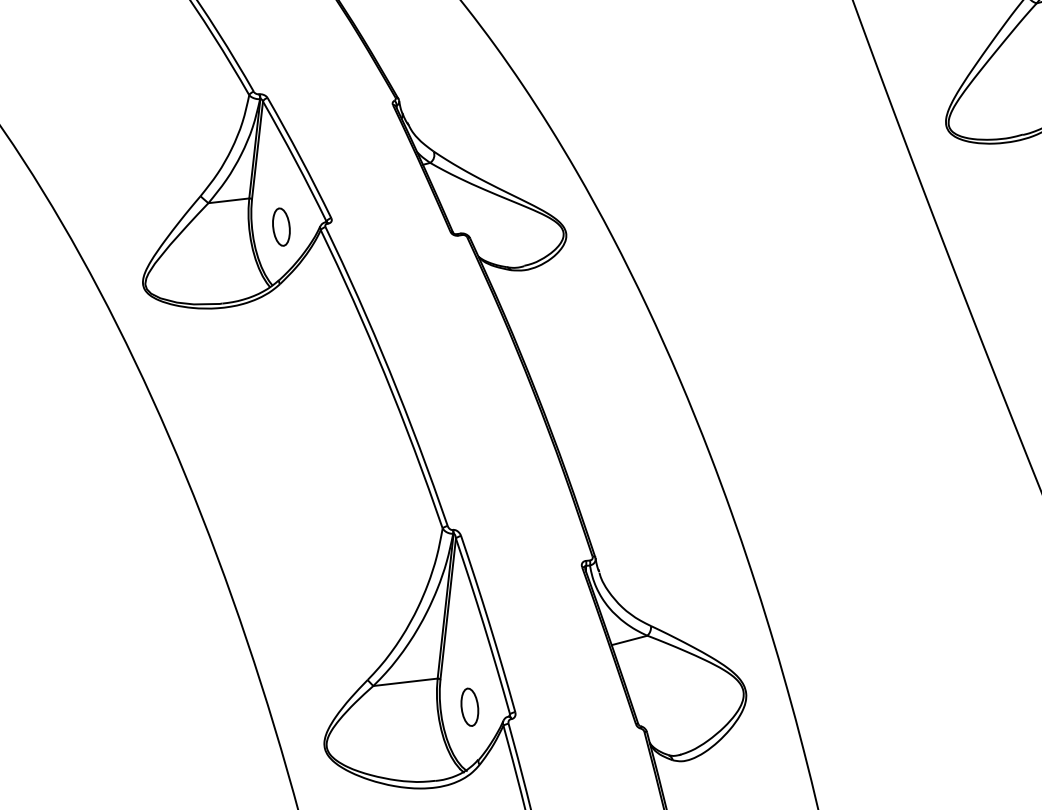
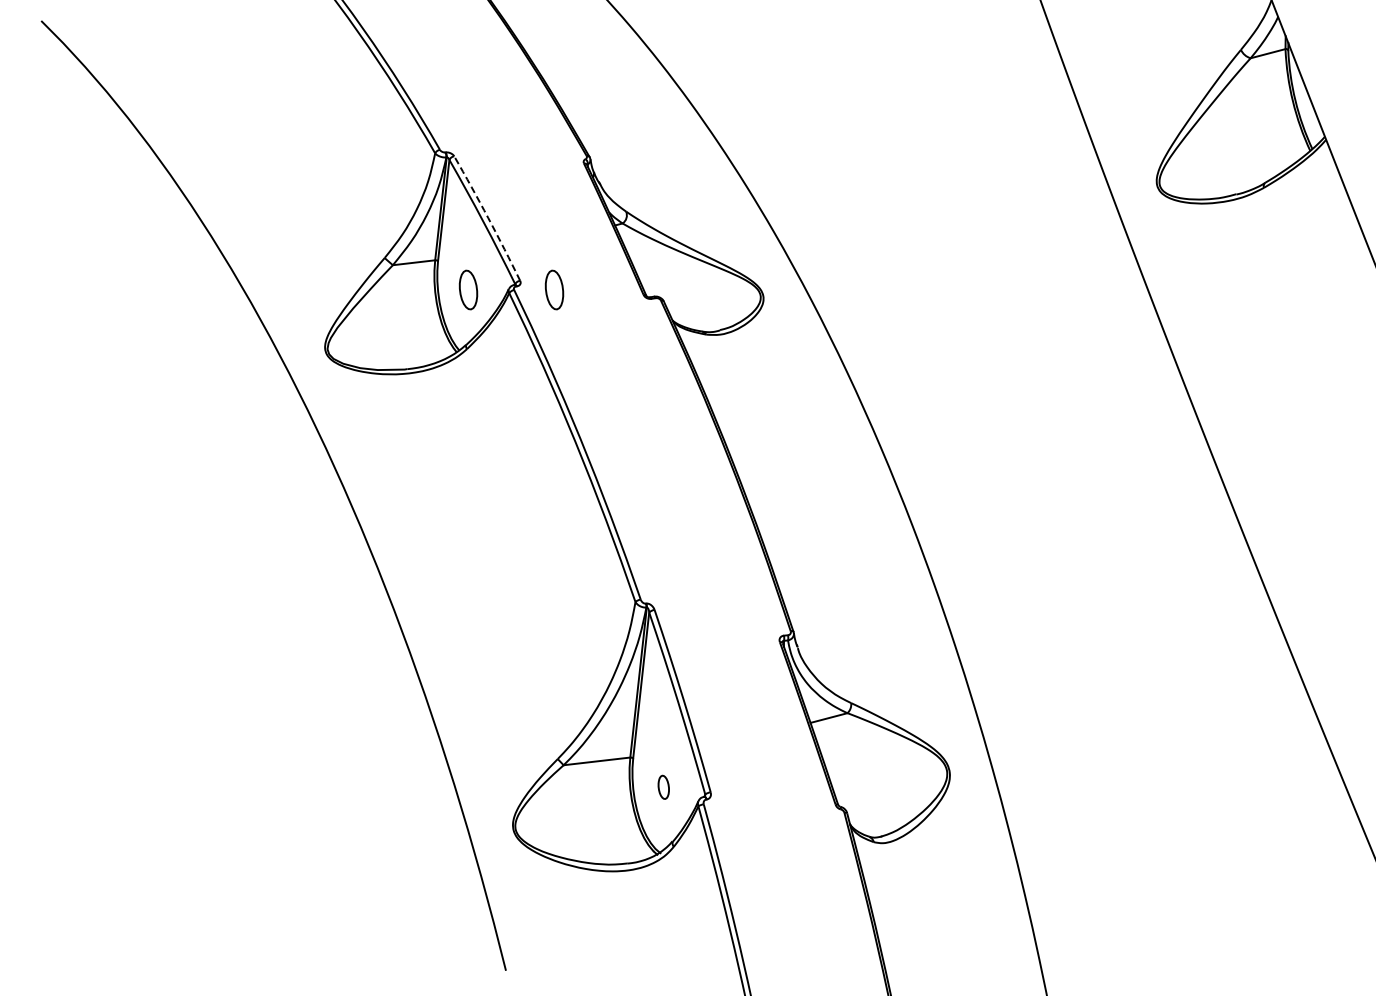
arc: (300, 158) -> (488, 218), solid -> dashed
part: (364, 226) -> (554, 289), added
part: (469, 707) -> (663, 787), size x0.6

